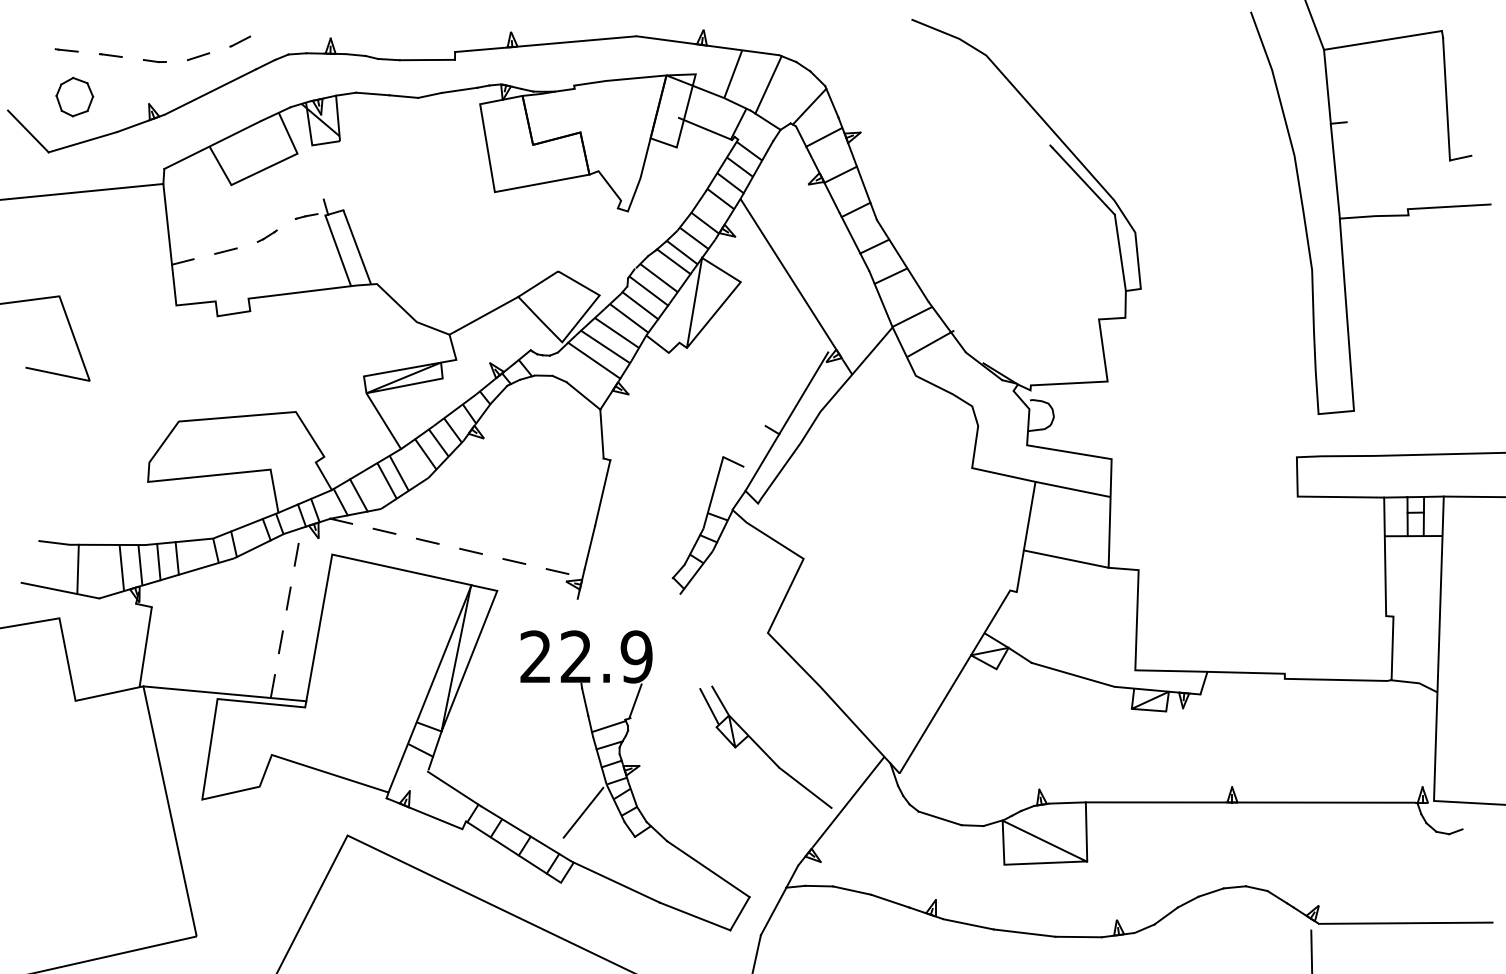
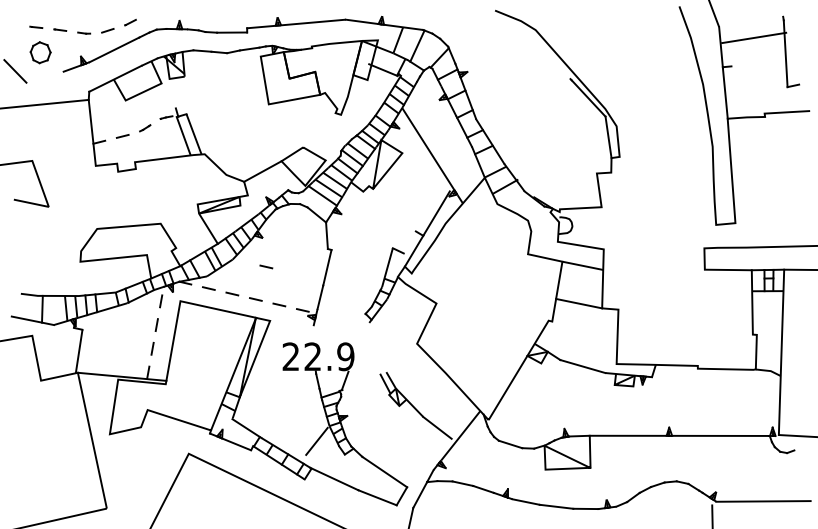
line: (1383, 39) -> (754, 37), moved
line: (81, 140) -> (44, 76), removed
line: (490, 490) -> (266, 266), added

